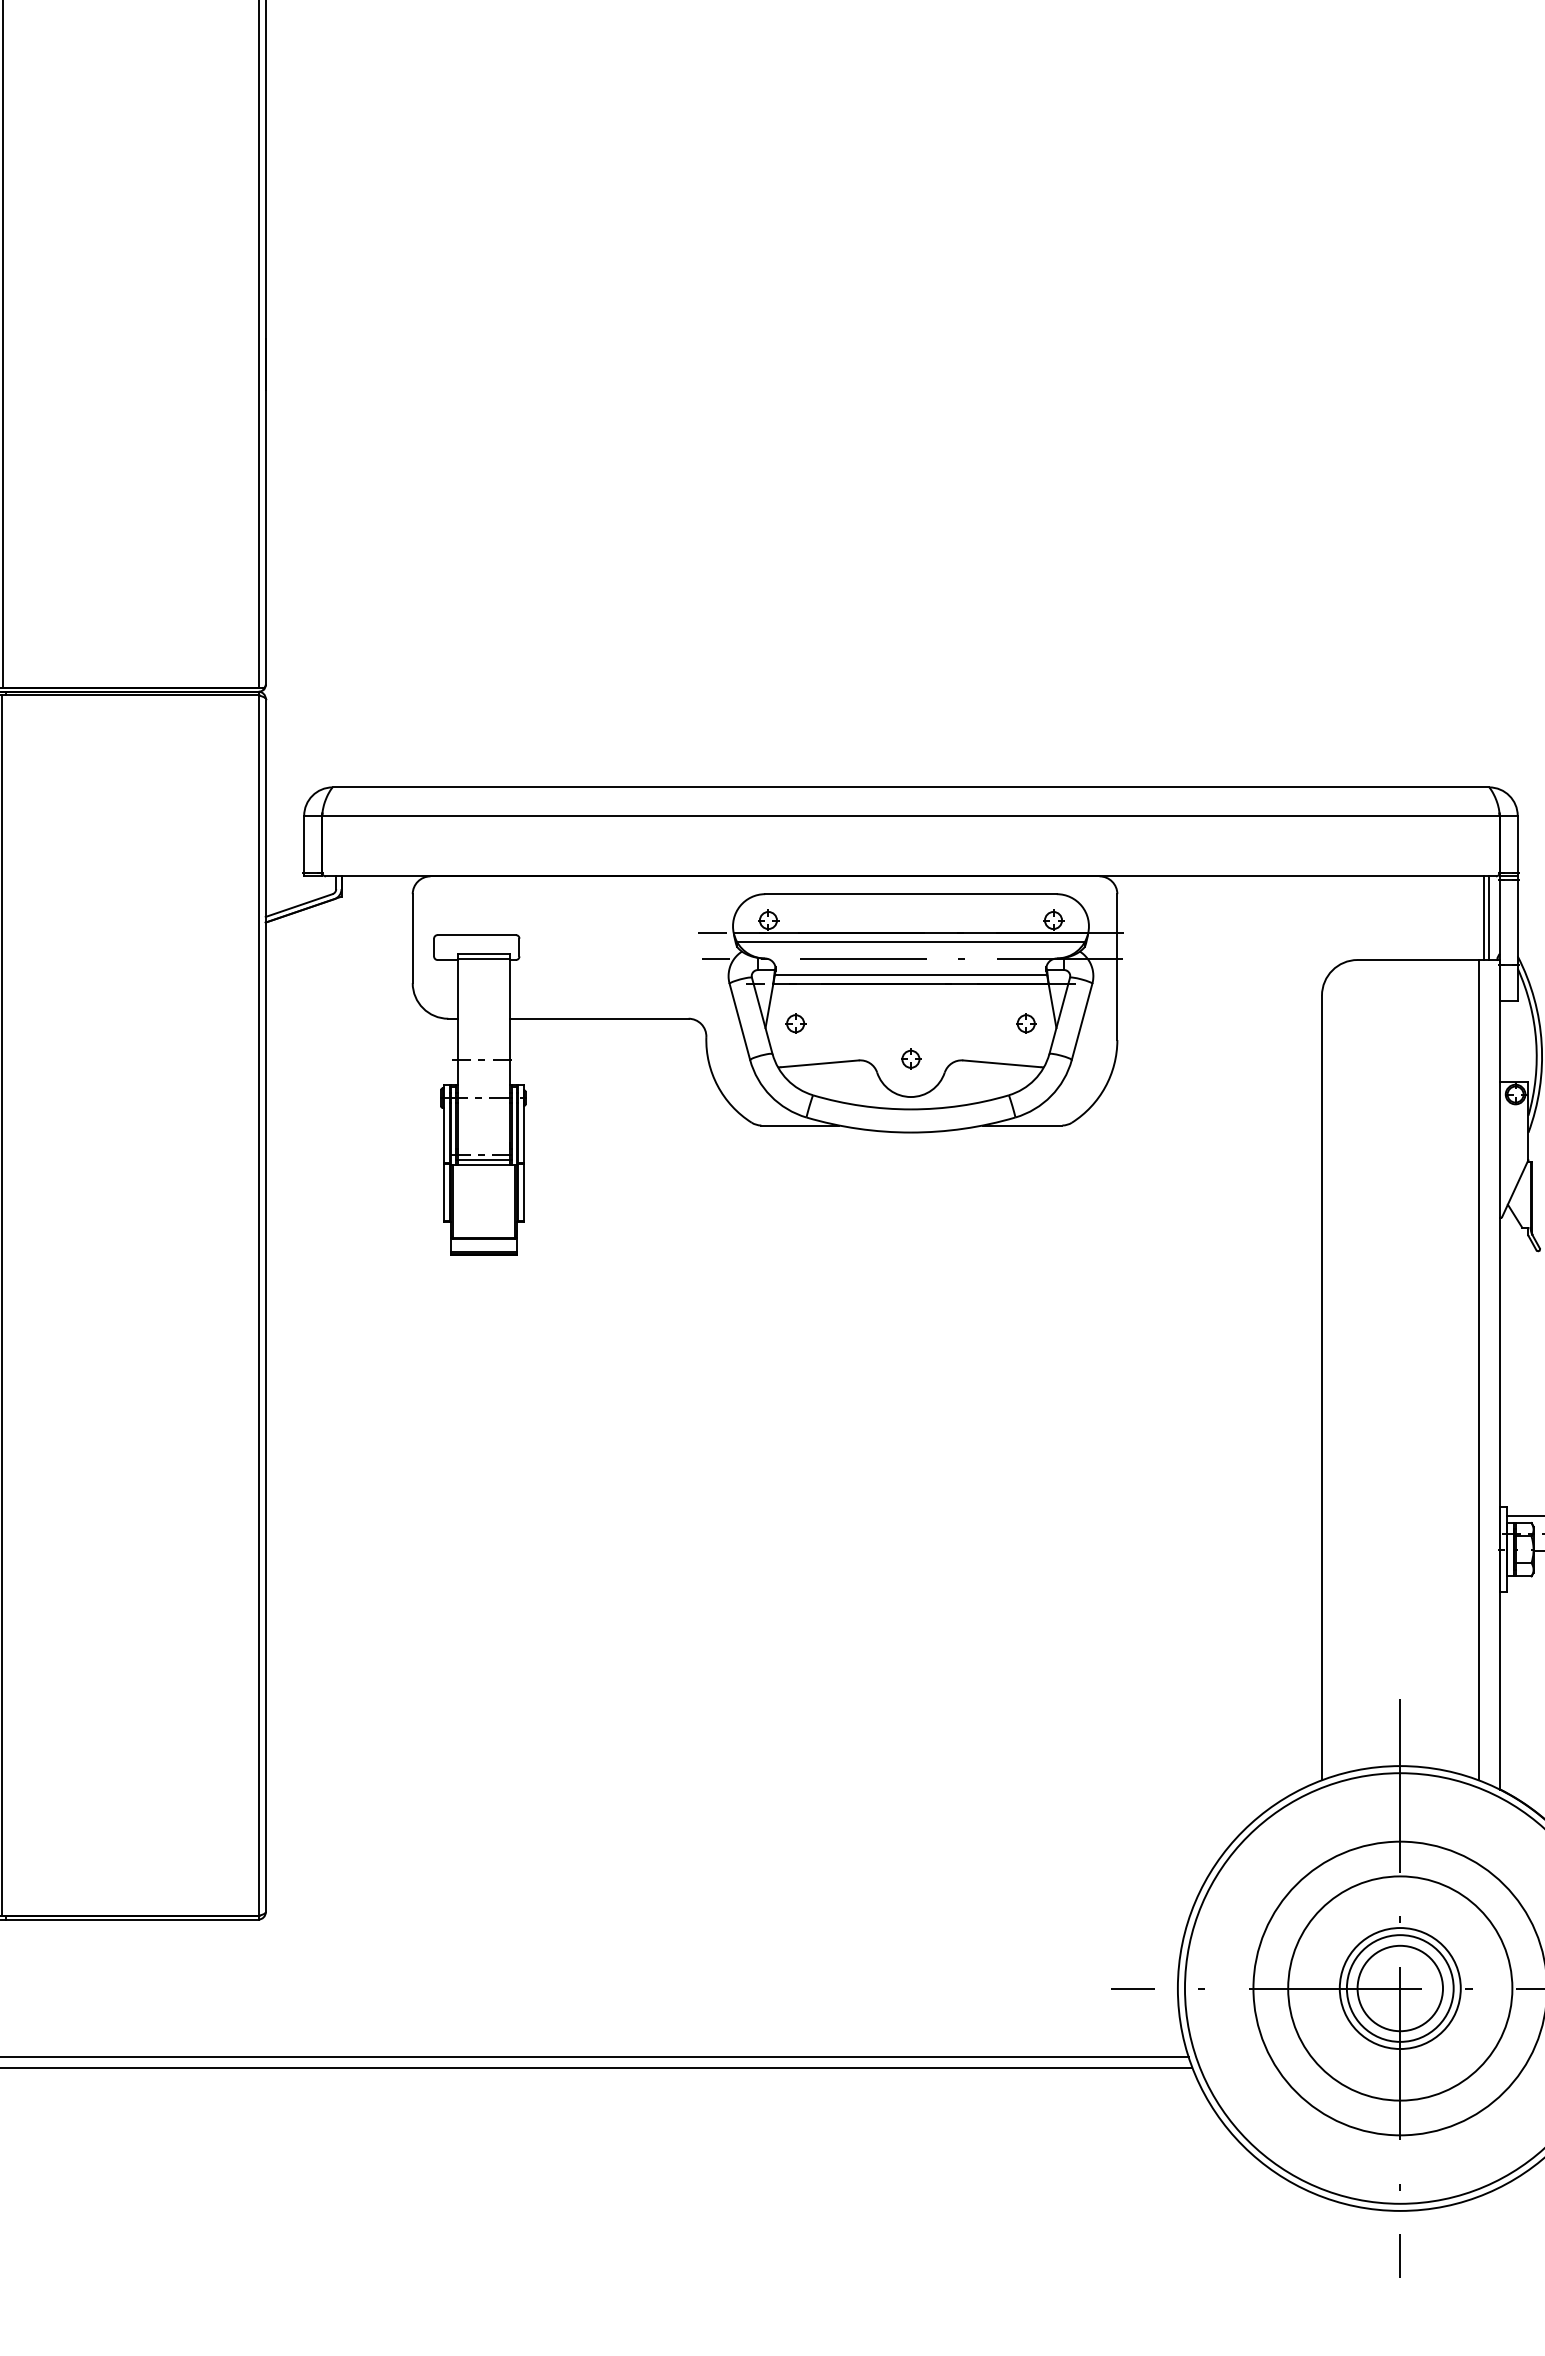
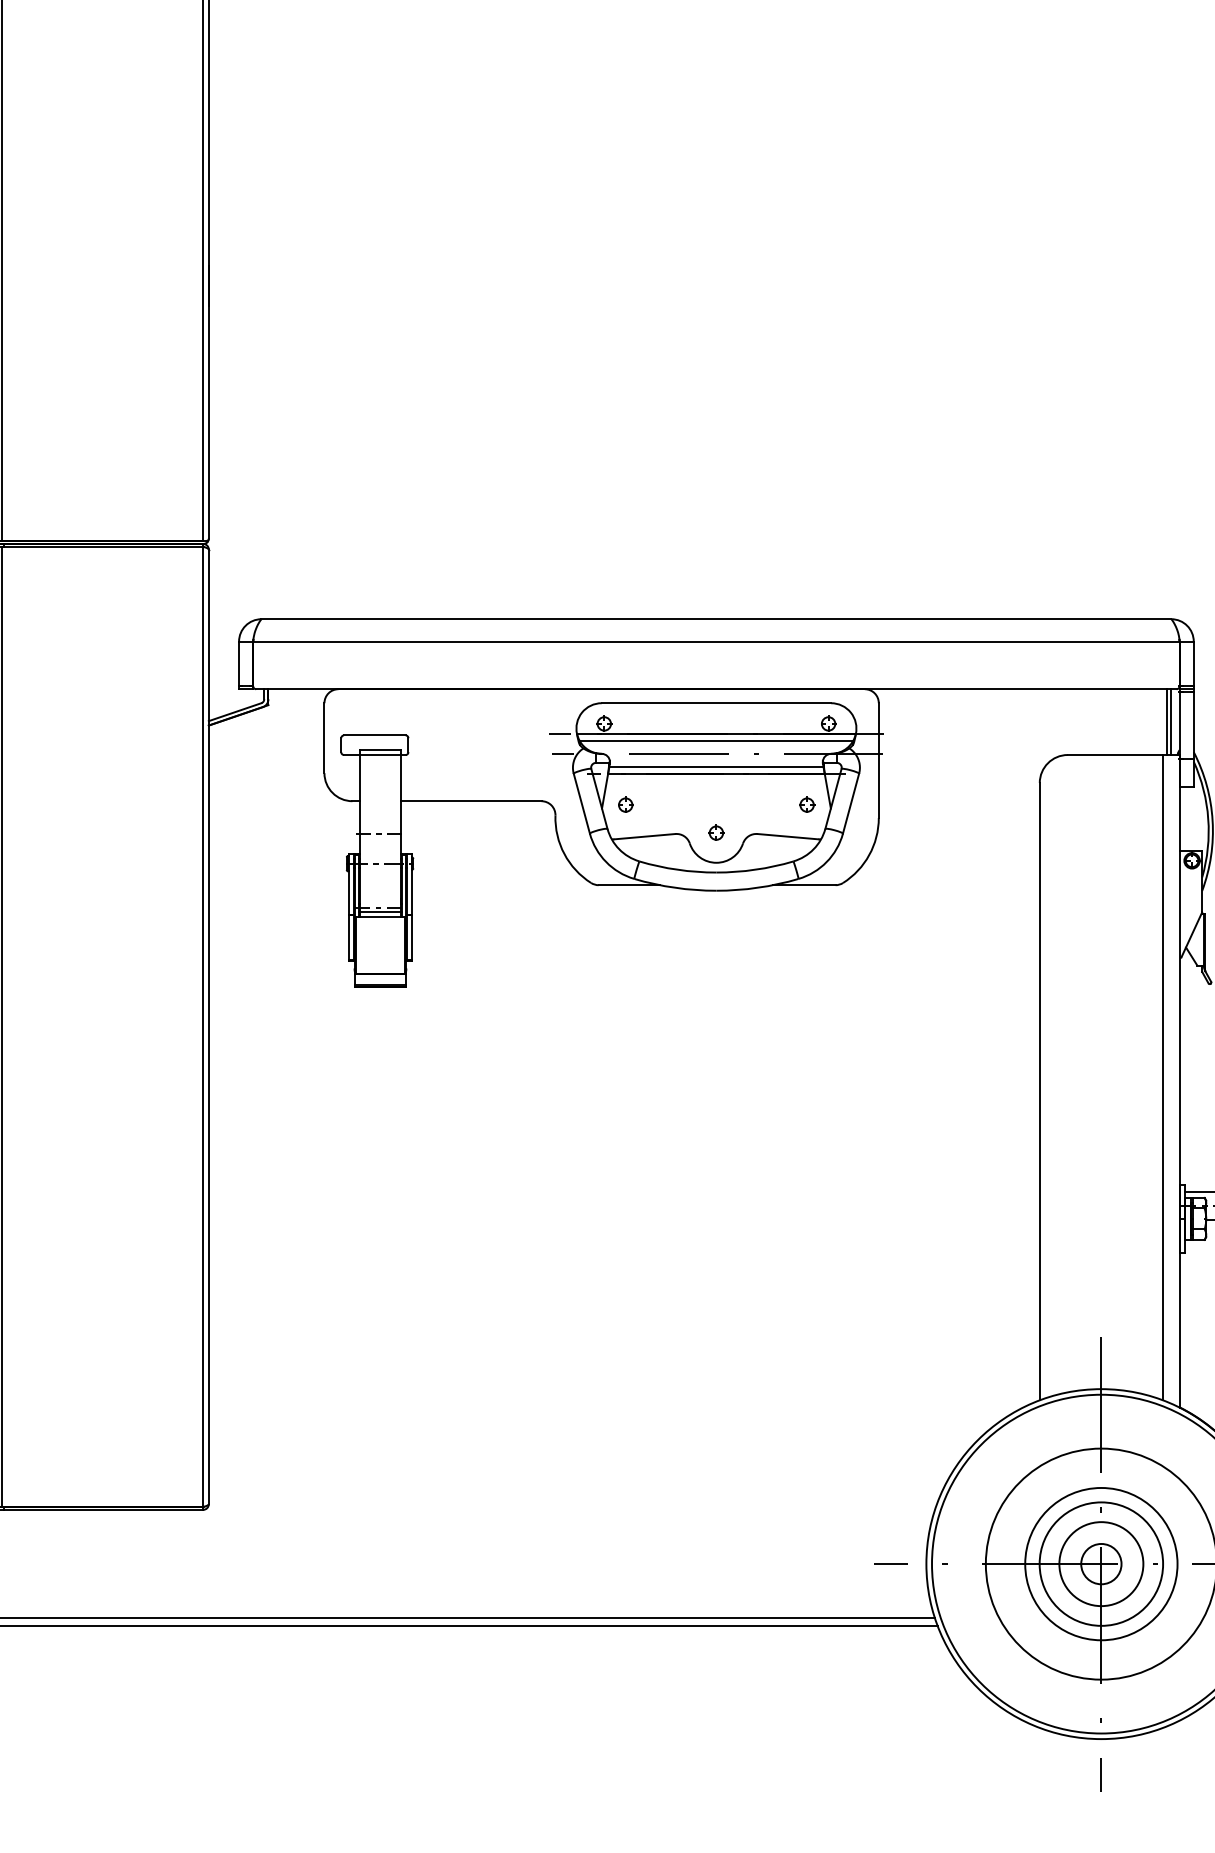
circle: (1399, 1988) -> (1100, 1564), size x1.6
circle: (1400, 1988) -> (1101, 1564), size x0.6
circle: (1400, 1988) -> (1101, 1564), size x0.7

